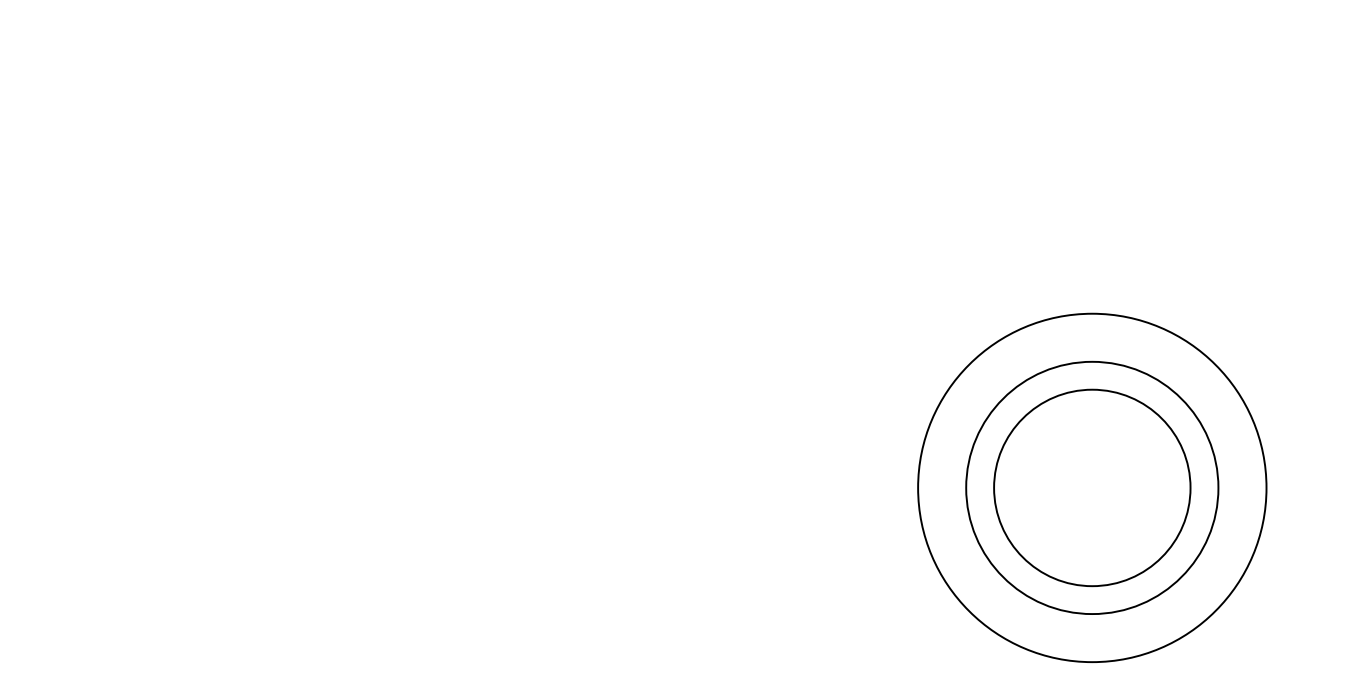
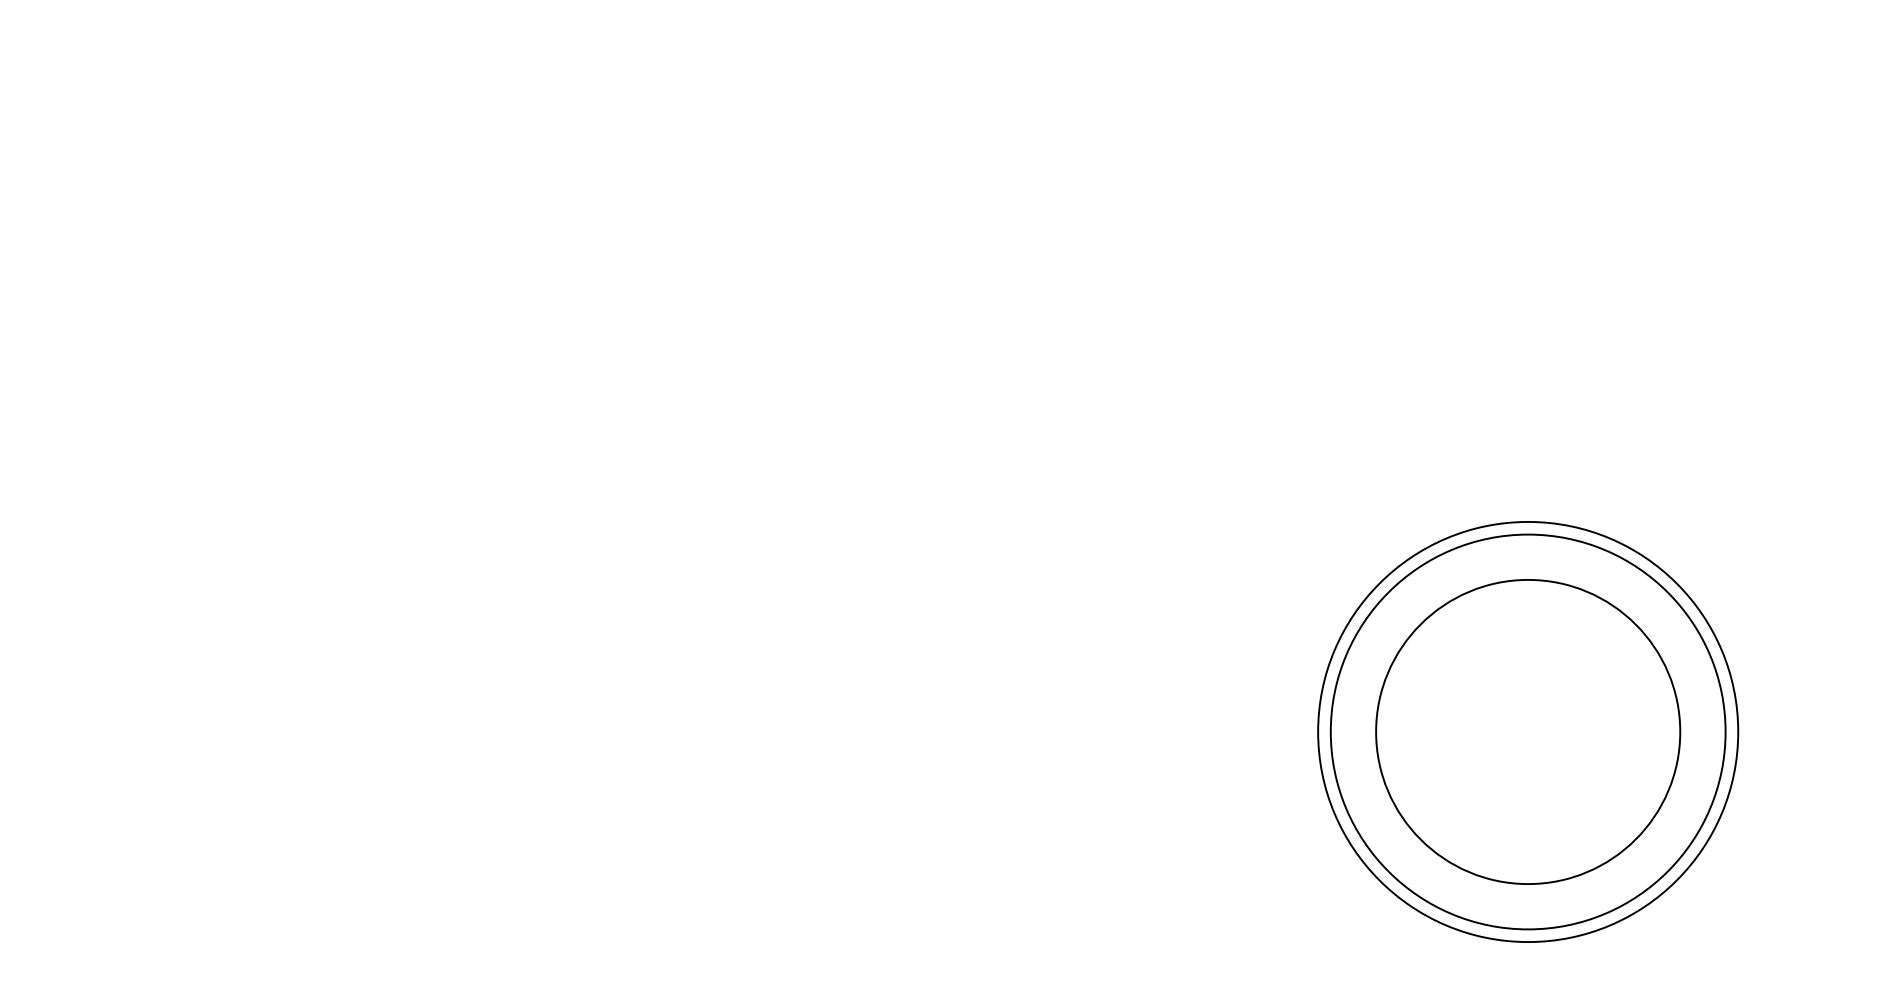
circle: (1091, 487) -> (1527, 731), size x1.67

